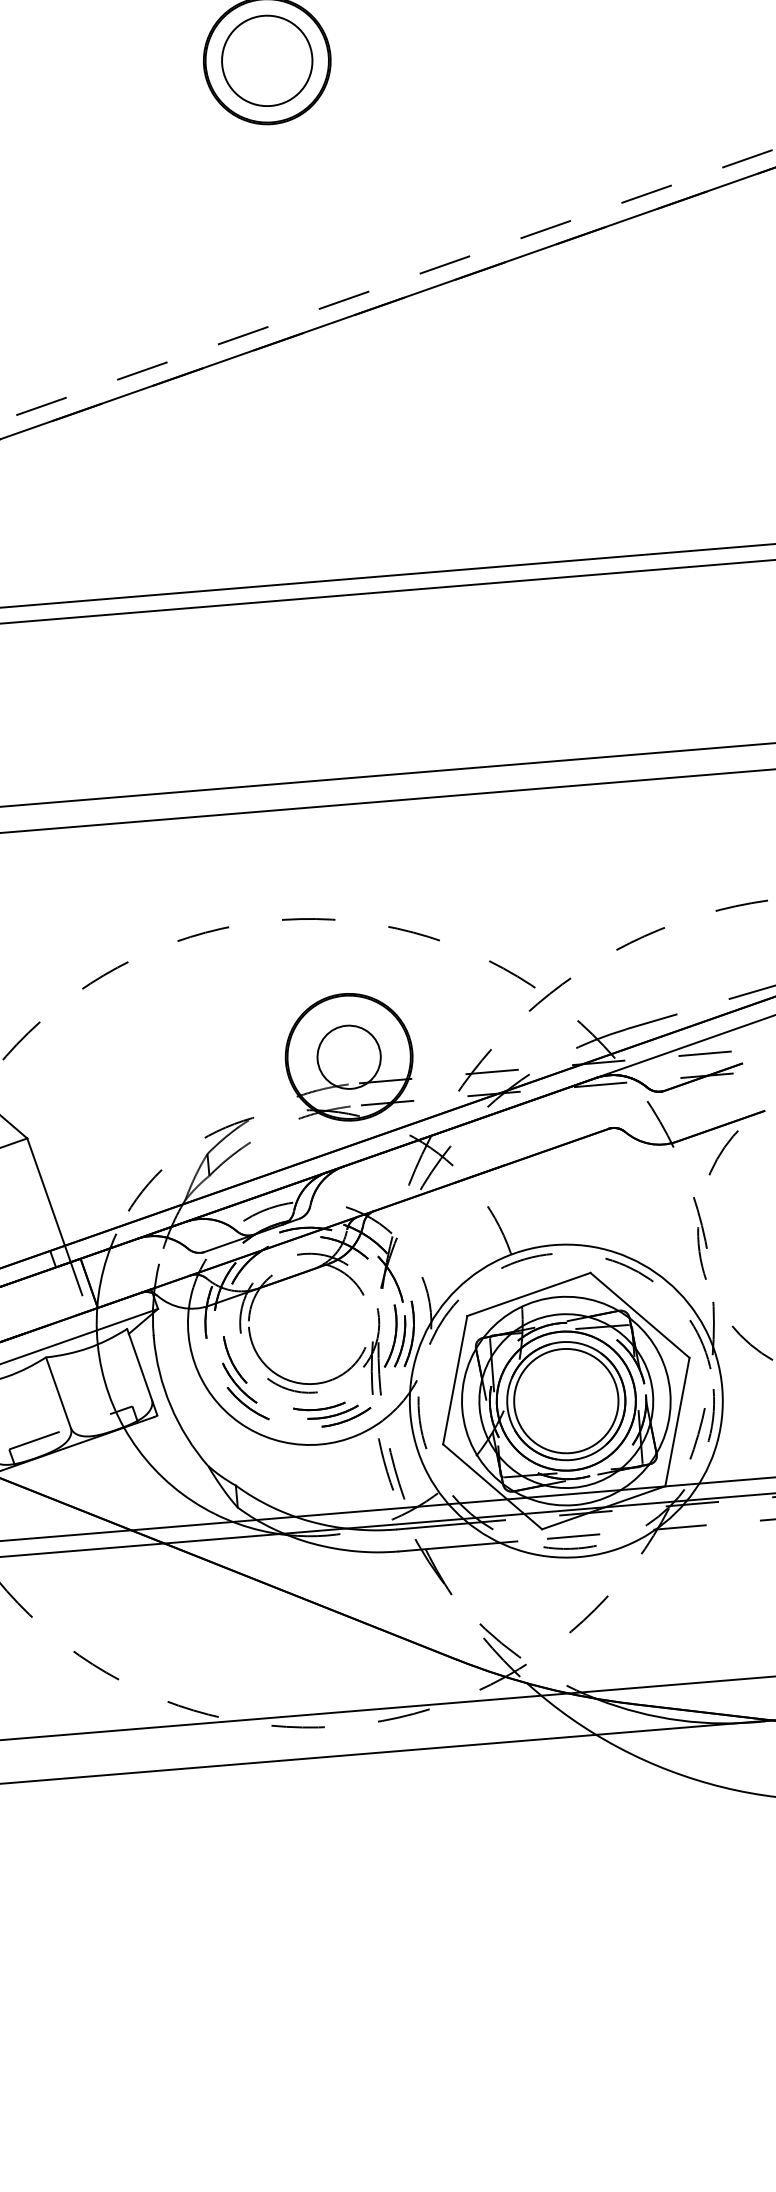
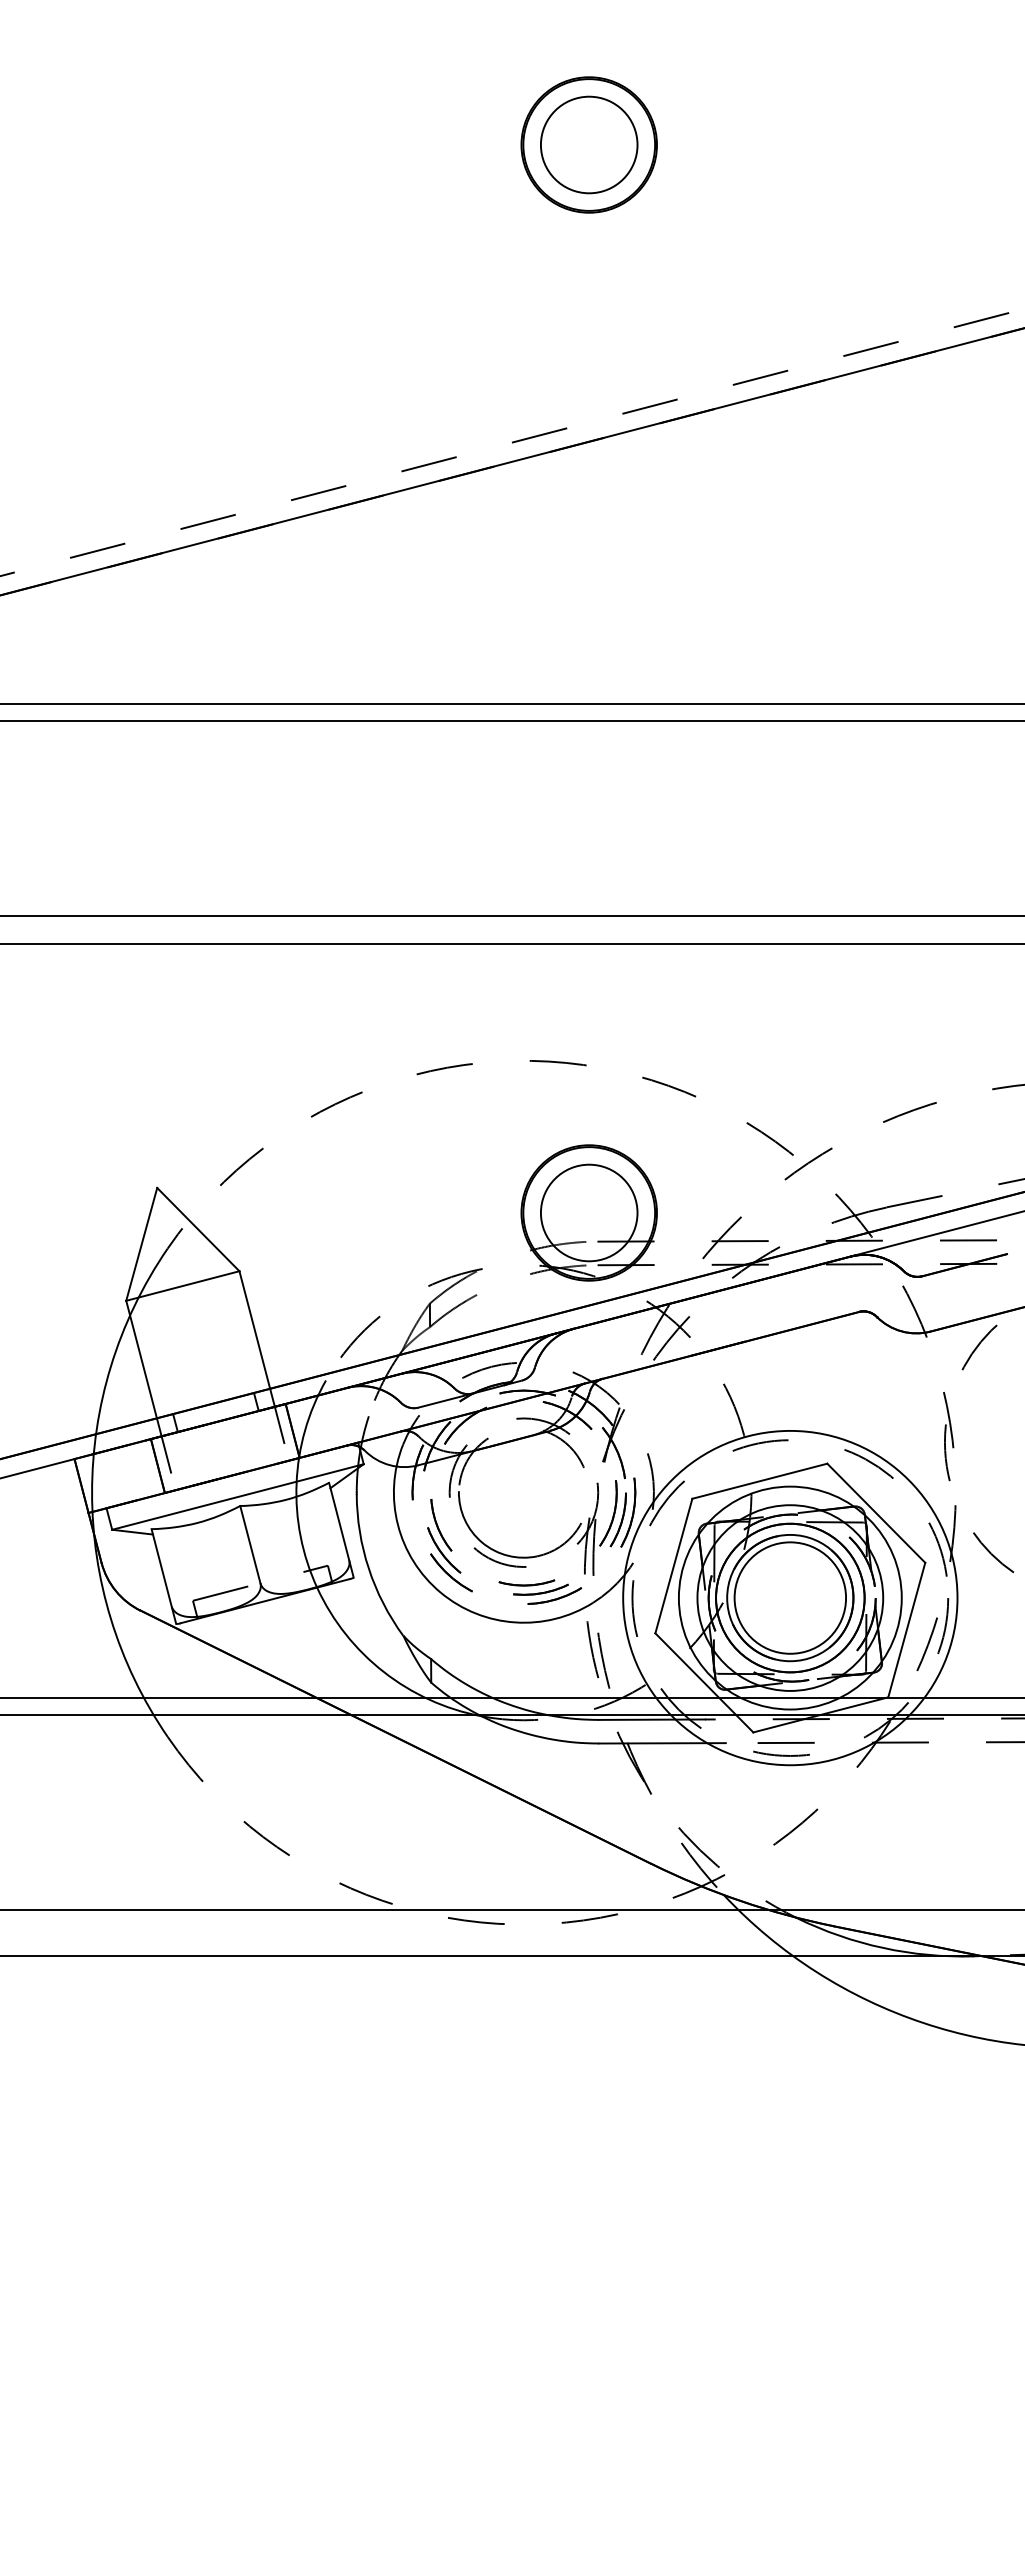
circle: (348, 1056) -> (588, 1212), size x1.43

